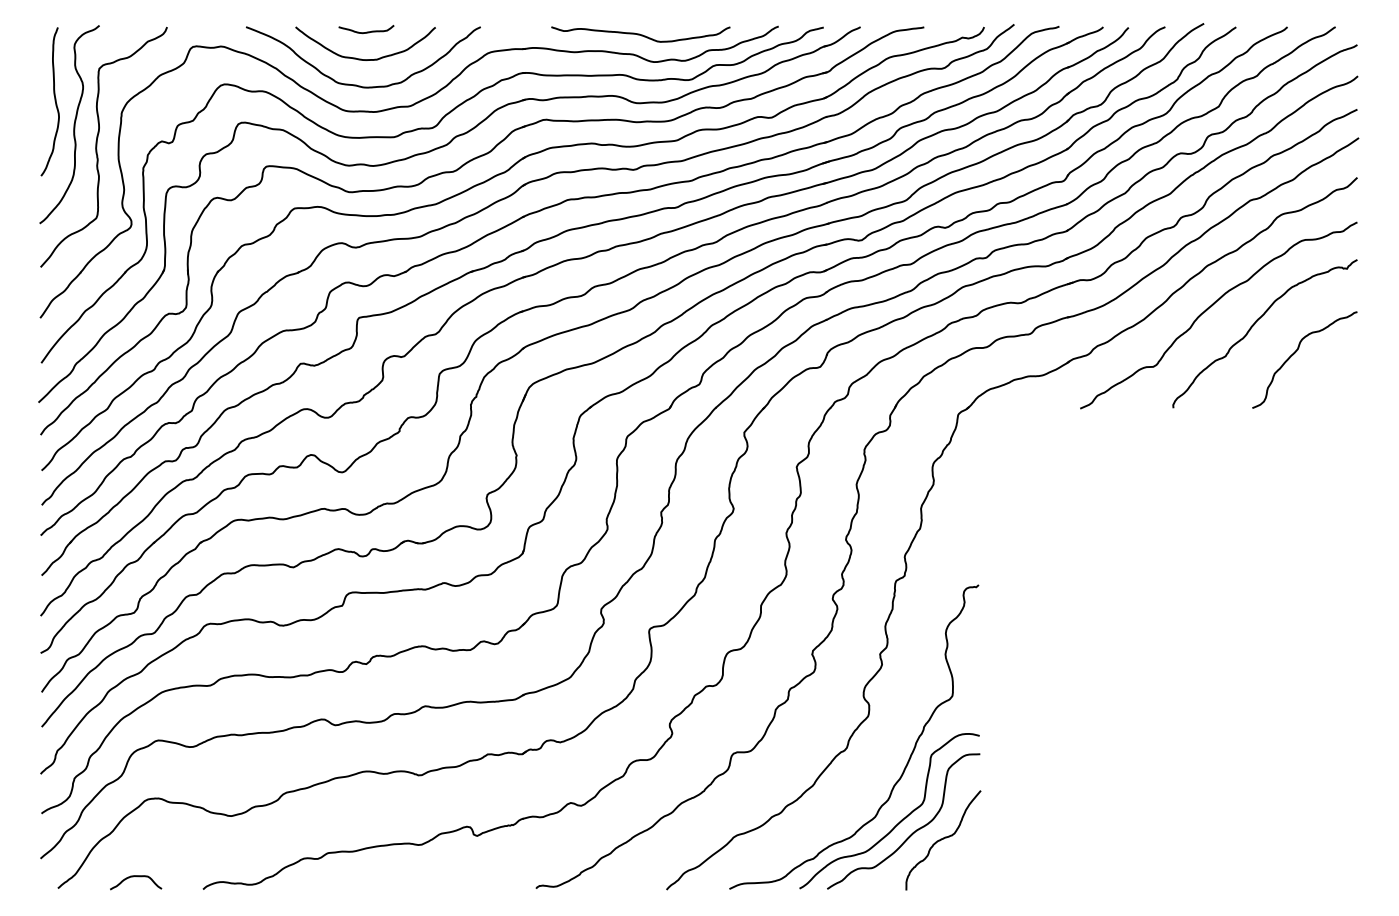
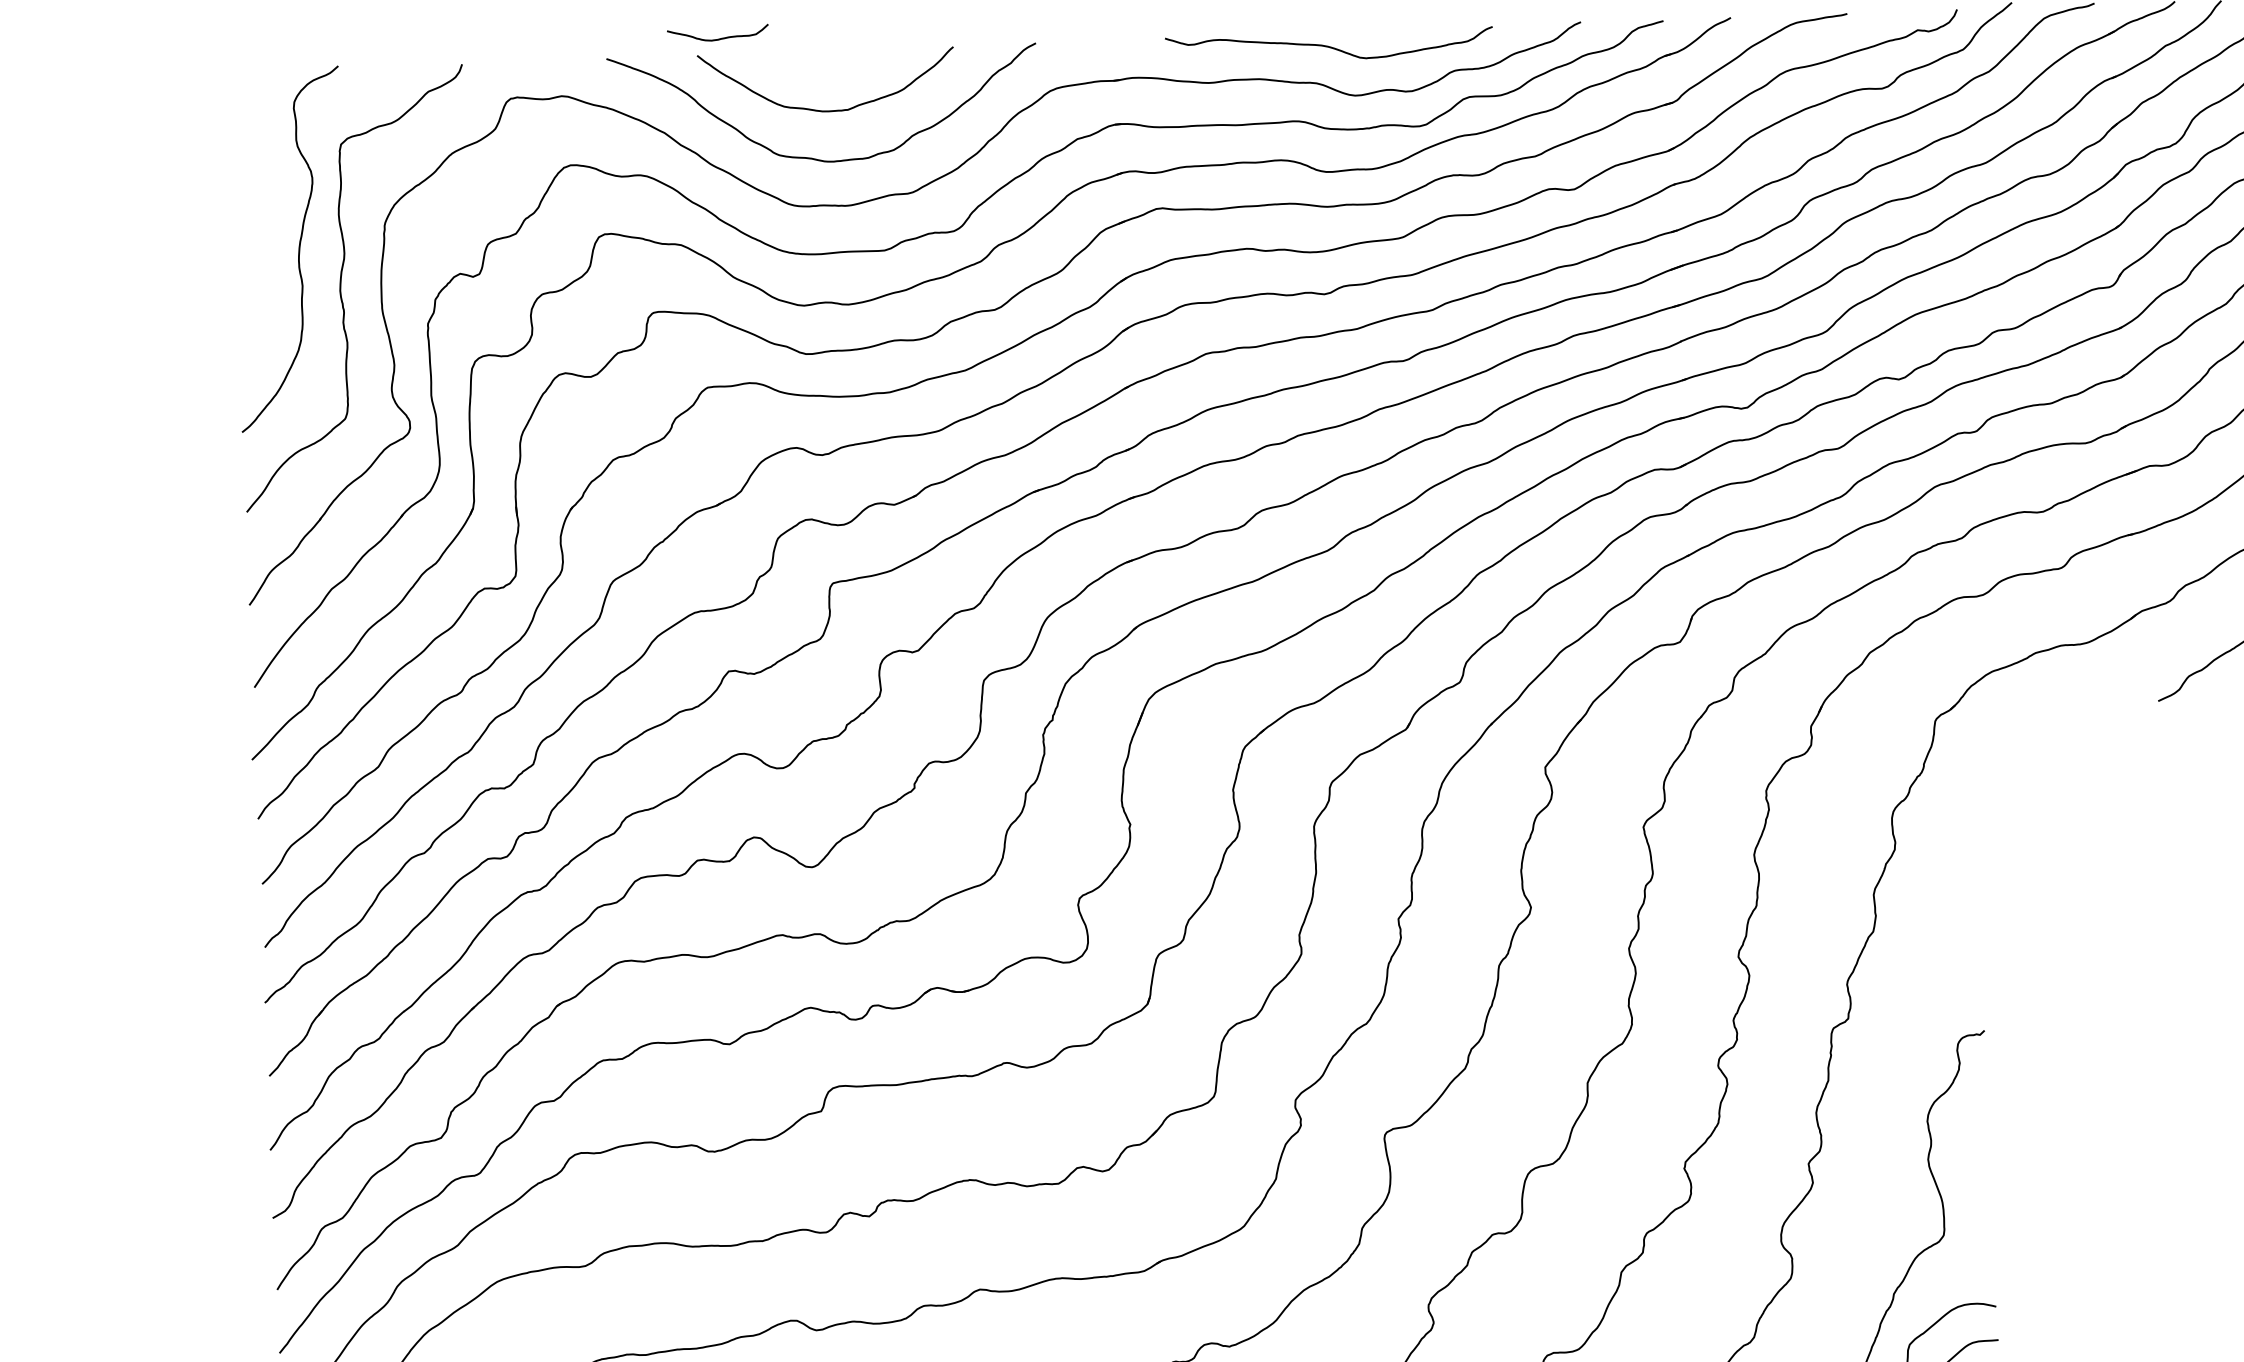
curve: (366, 31) -> (718, 37), moved
curve: (54, 101) -> (260, 207), removed

